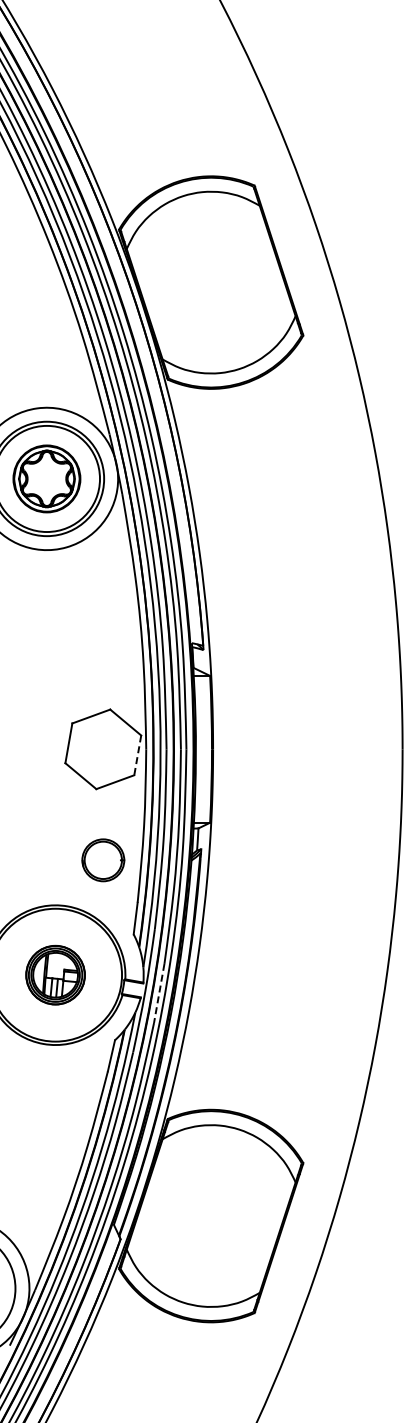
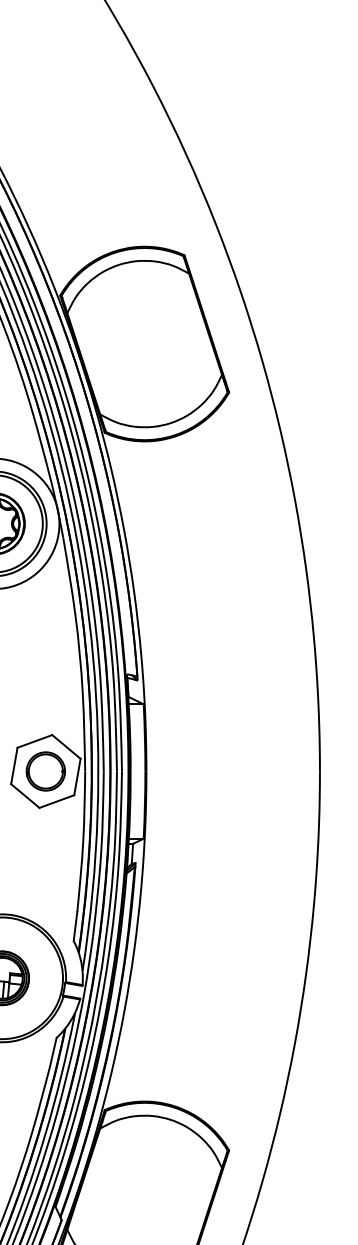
line: (137, 755) -> (77, 777), dashed -> solid
part: (103, 860) -> (46, 771), moved
line: (159, 993) -> (97, 995), dashed -> solid

